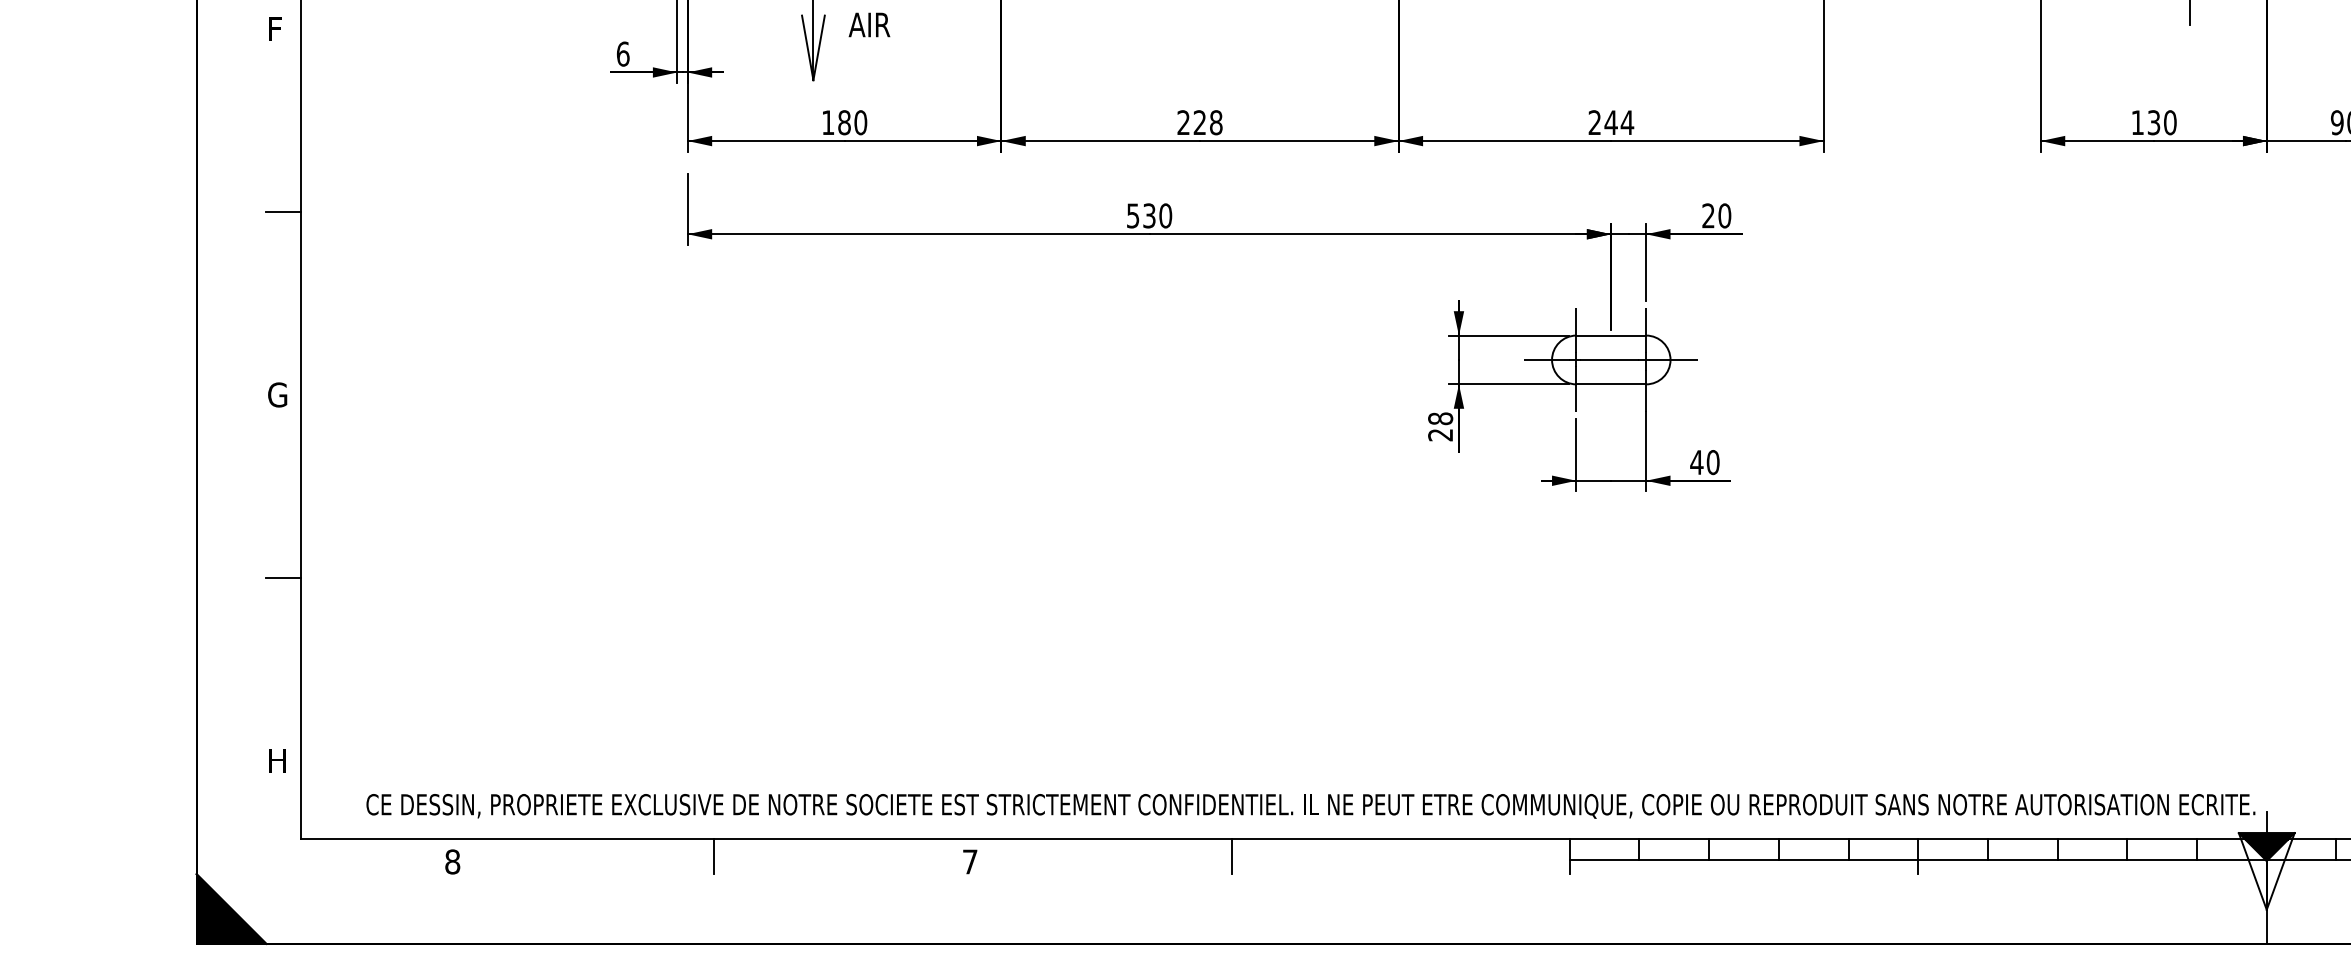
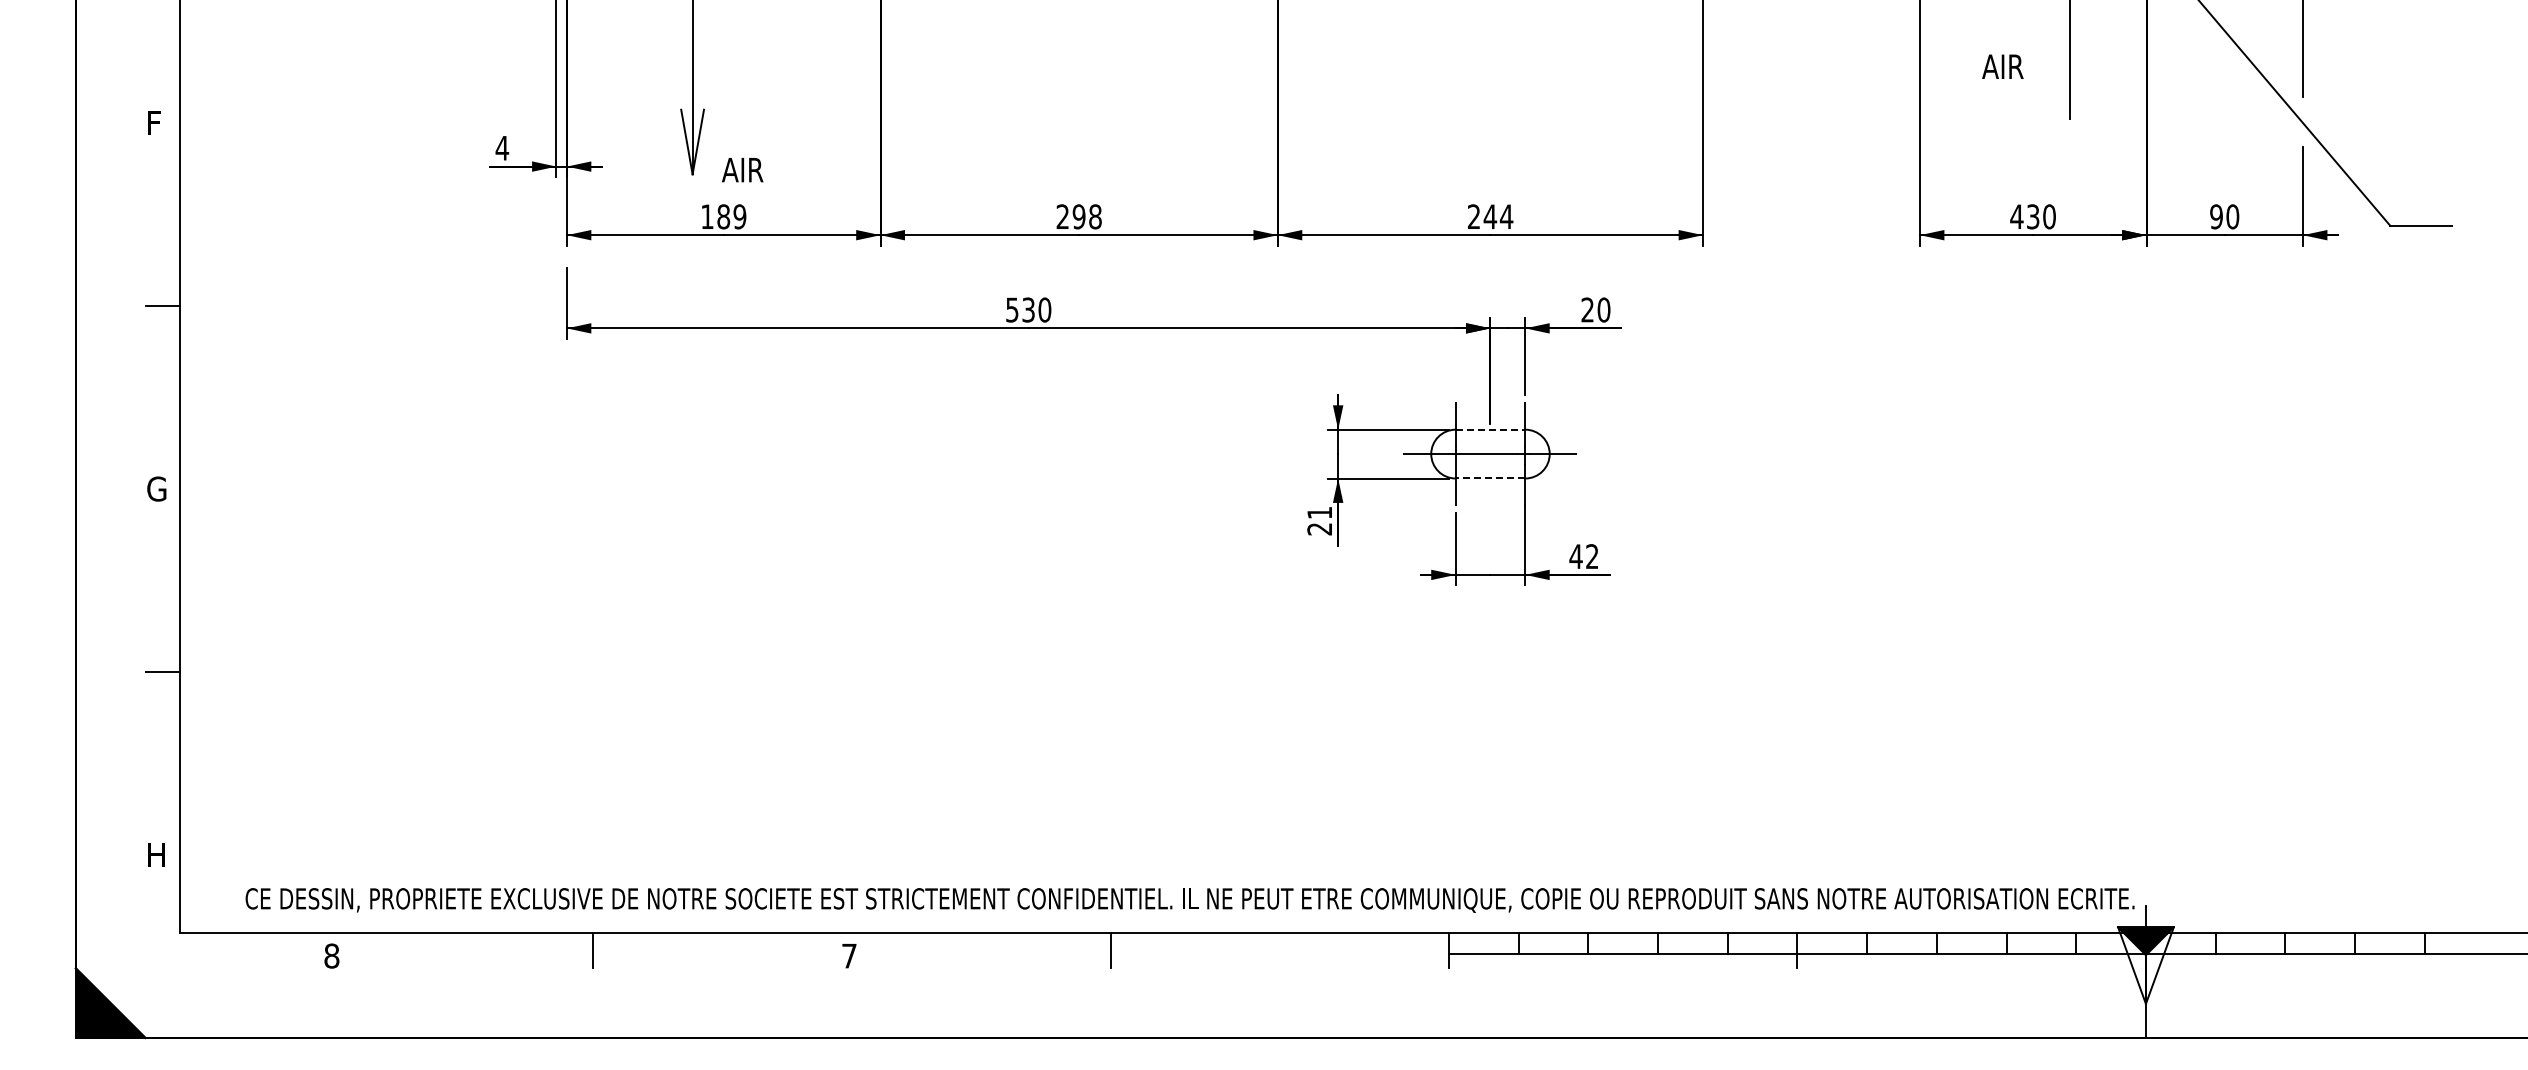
text: (869, 25) -> (742, 170), moved
text: (623, 53) -> (502, 147), 6 -> 4
text: (860, 122) -> (739, 216), 180 -> 189
text: (1199, 122) -> (1078, 216), 228 -> 298
text: (2137, 122) -> (2016, 216), 130 -> 430
line: (1611, 335) -> (1490, 429), solid -> dashed
line: (1611, 384) -> (1490, 478), solid -> dashed
text: (1440, 418) -> (1319, 512), 28 -> 21
text: (1713, 462) -> (1592, 556), 40 -> 42

